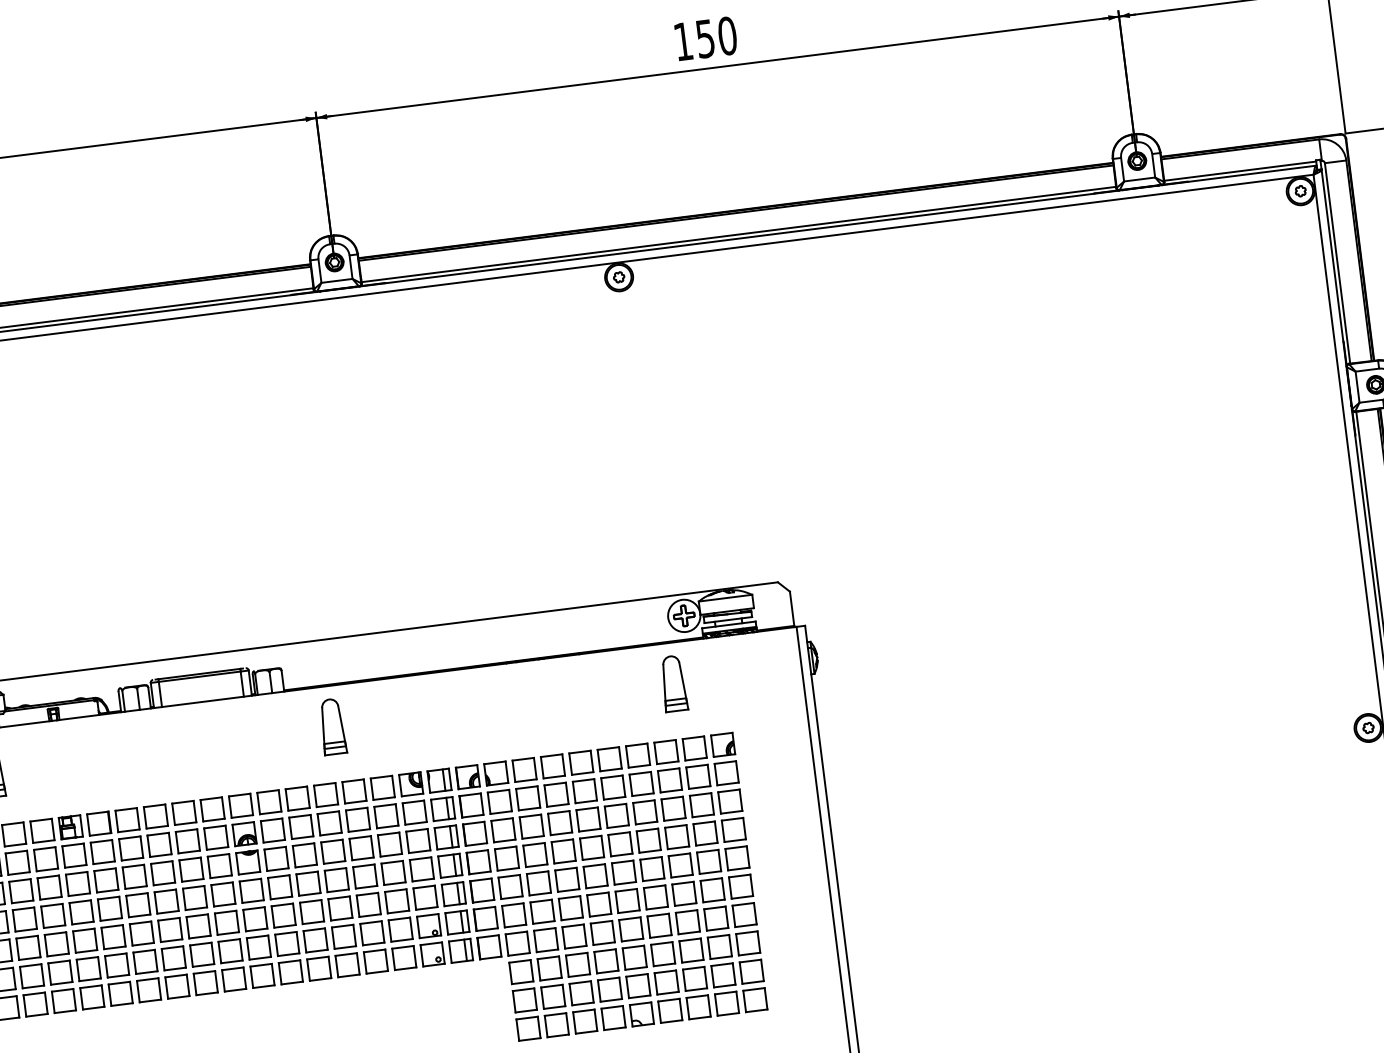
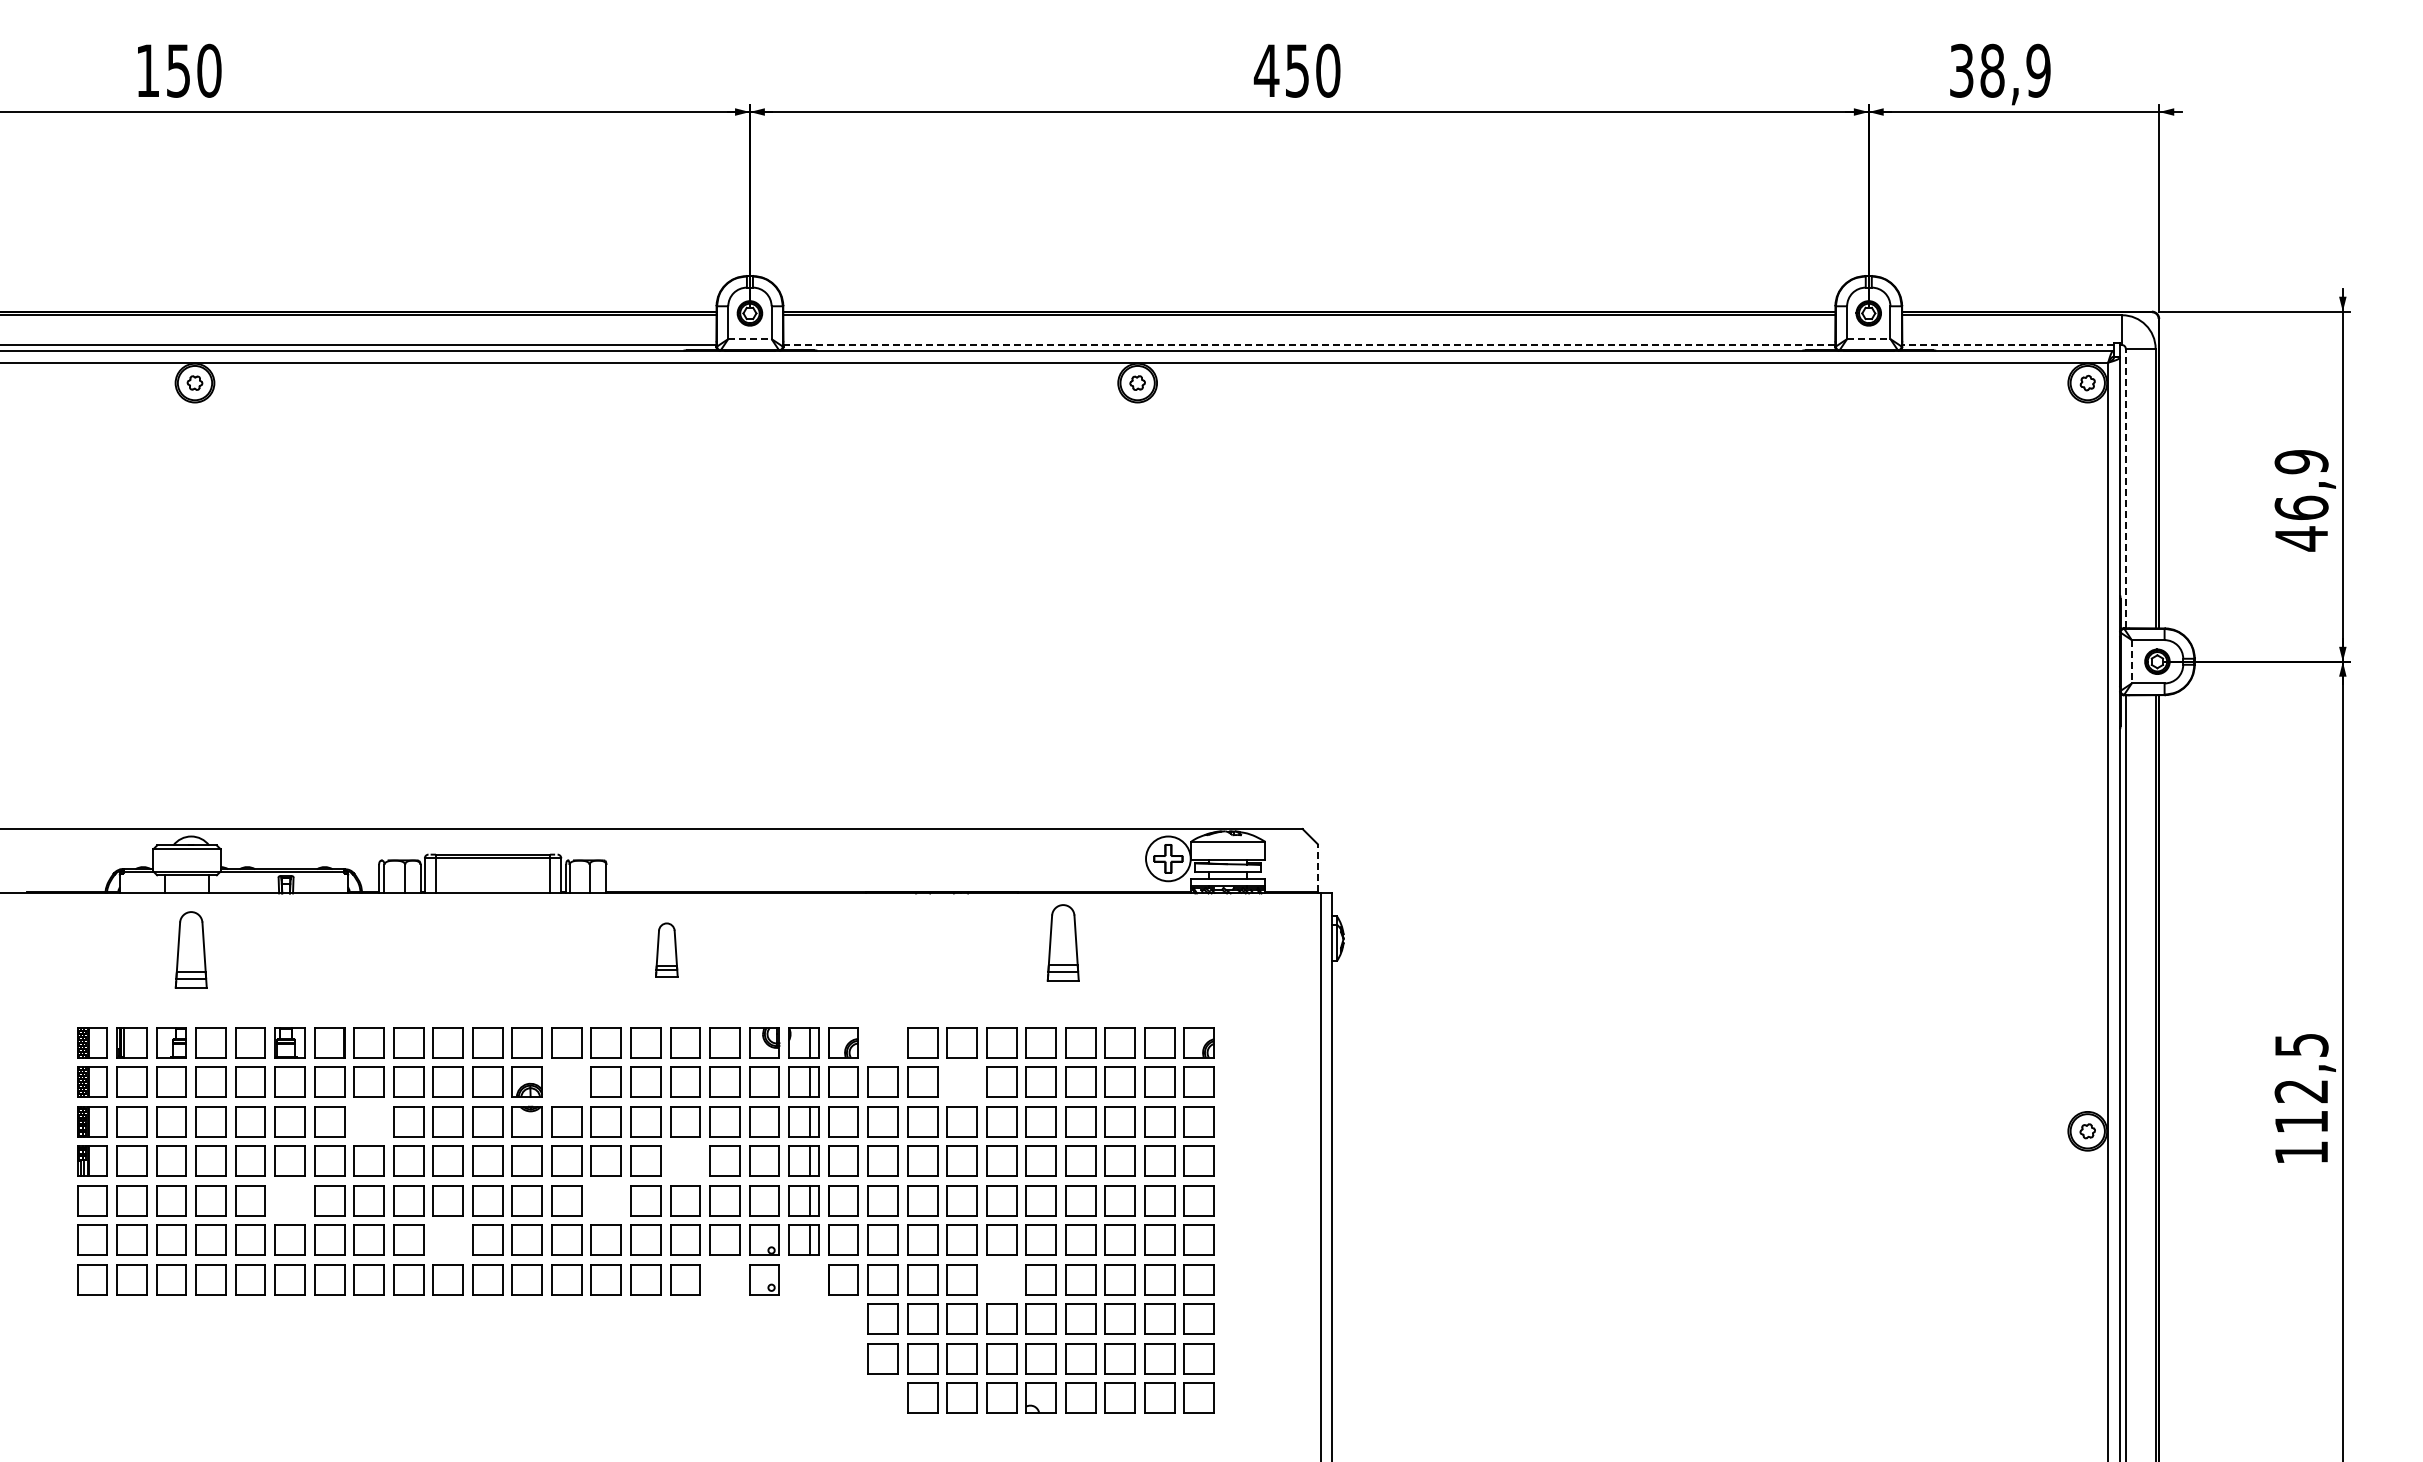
text: (683, 41) -> (1266, 70), 150 -> 450
line: (1240, 171) -> (2008, 345), solid -> dashed
line: (1139, 179) -> (1868, 339), solid -> dashed
line: (738, 234) -> (1309, 345), solid -> dashed
line: (1337, 263) -> (2125, 488), solid -> dashed
line: (336, 281) -> (749, 339), solid -> dashed
line: (1357, 387) -> (2131, 661), solid -> dashed
line: (792, 608) -> (1317, 867), solid -> dashed
part: (673, 683) -> (1062, 942), moved
part: (332, 726) -> (666, 949), size x0.7
part: (495, 773) -> (882, 1042), removed
part: (556, 794) -> (961, 1081), removed
part: (272, 830) -> (566, 1081), removed
part: (134, 876) -> (368, 1121), removed
part: (365, 876) -> (685, 1160), removed
part: (311, 911) -> (605, 1200), removed
part: (602, 932) -> (1001, 1279), removed
part: (84, 940) -> (289, 1200), removed
part: (460, 950) -> (803, 1279), removed
part: (201, 954) -> (447, 1239), removed
part: (403, 957) -> (724, 1279), removed
part: (528, 1028) -> (882, 1397), removed

